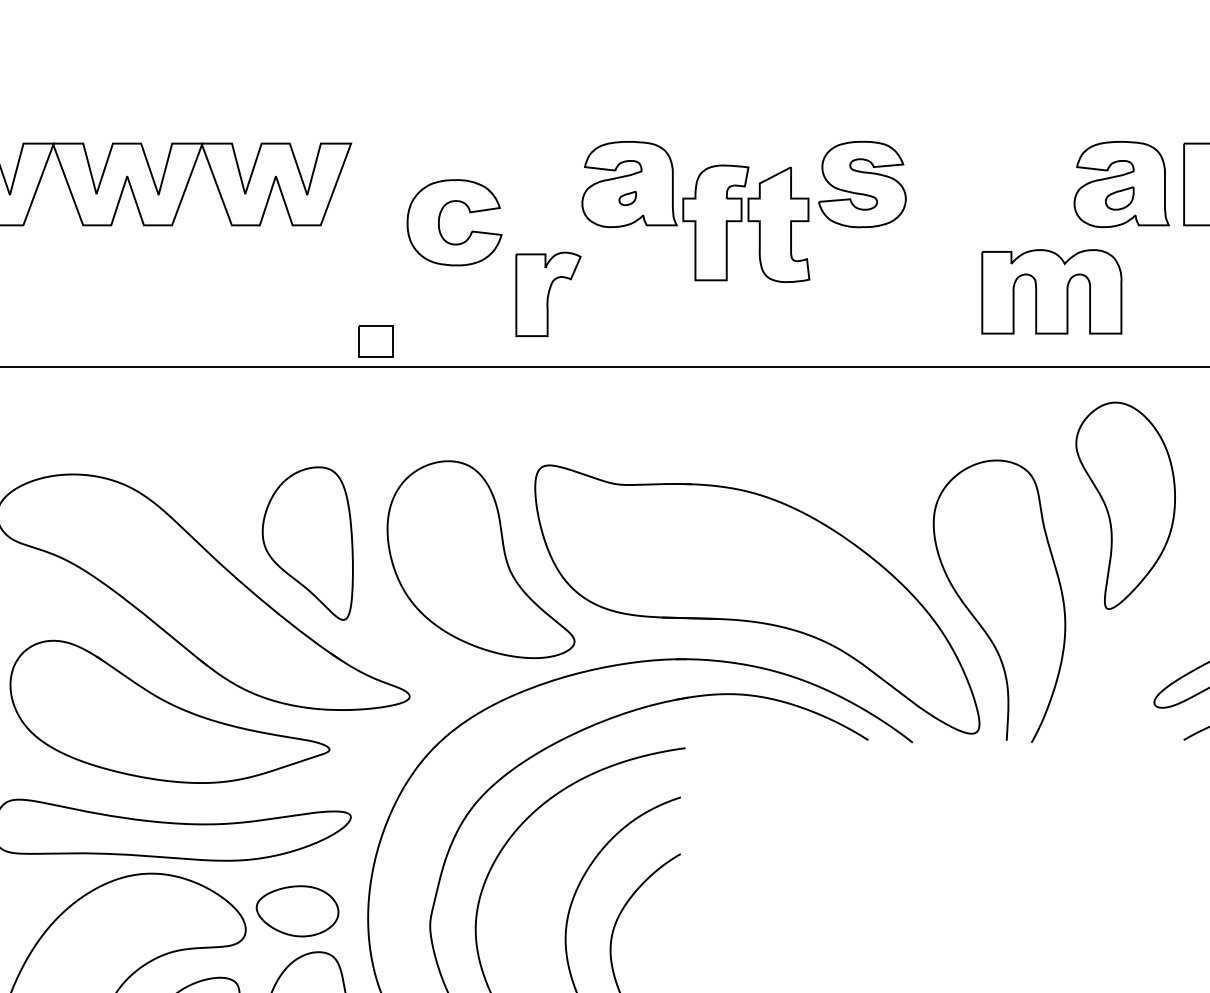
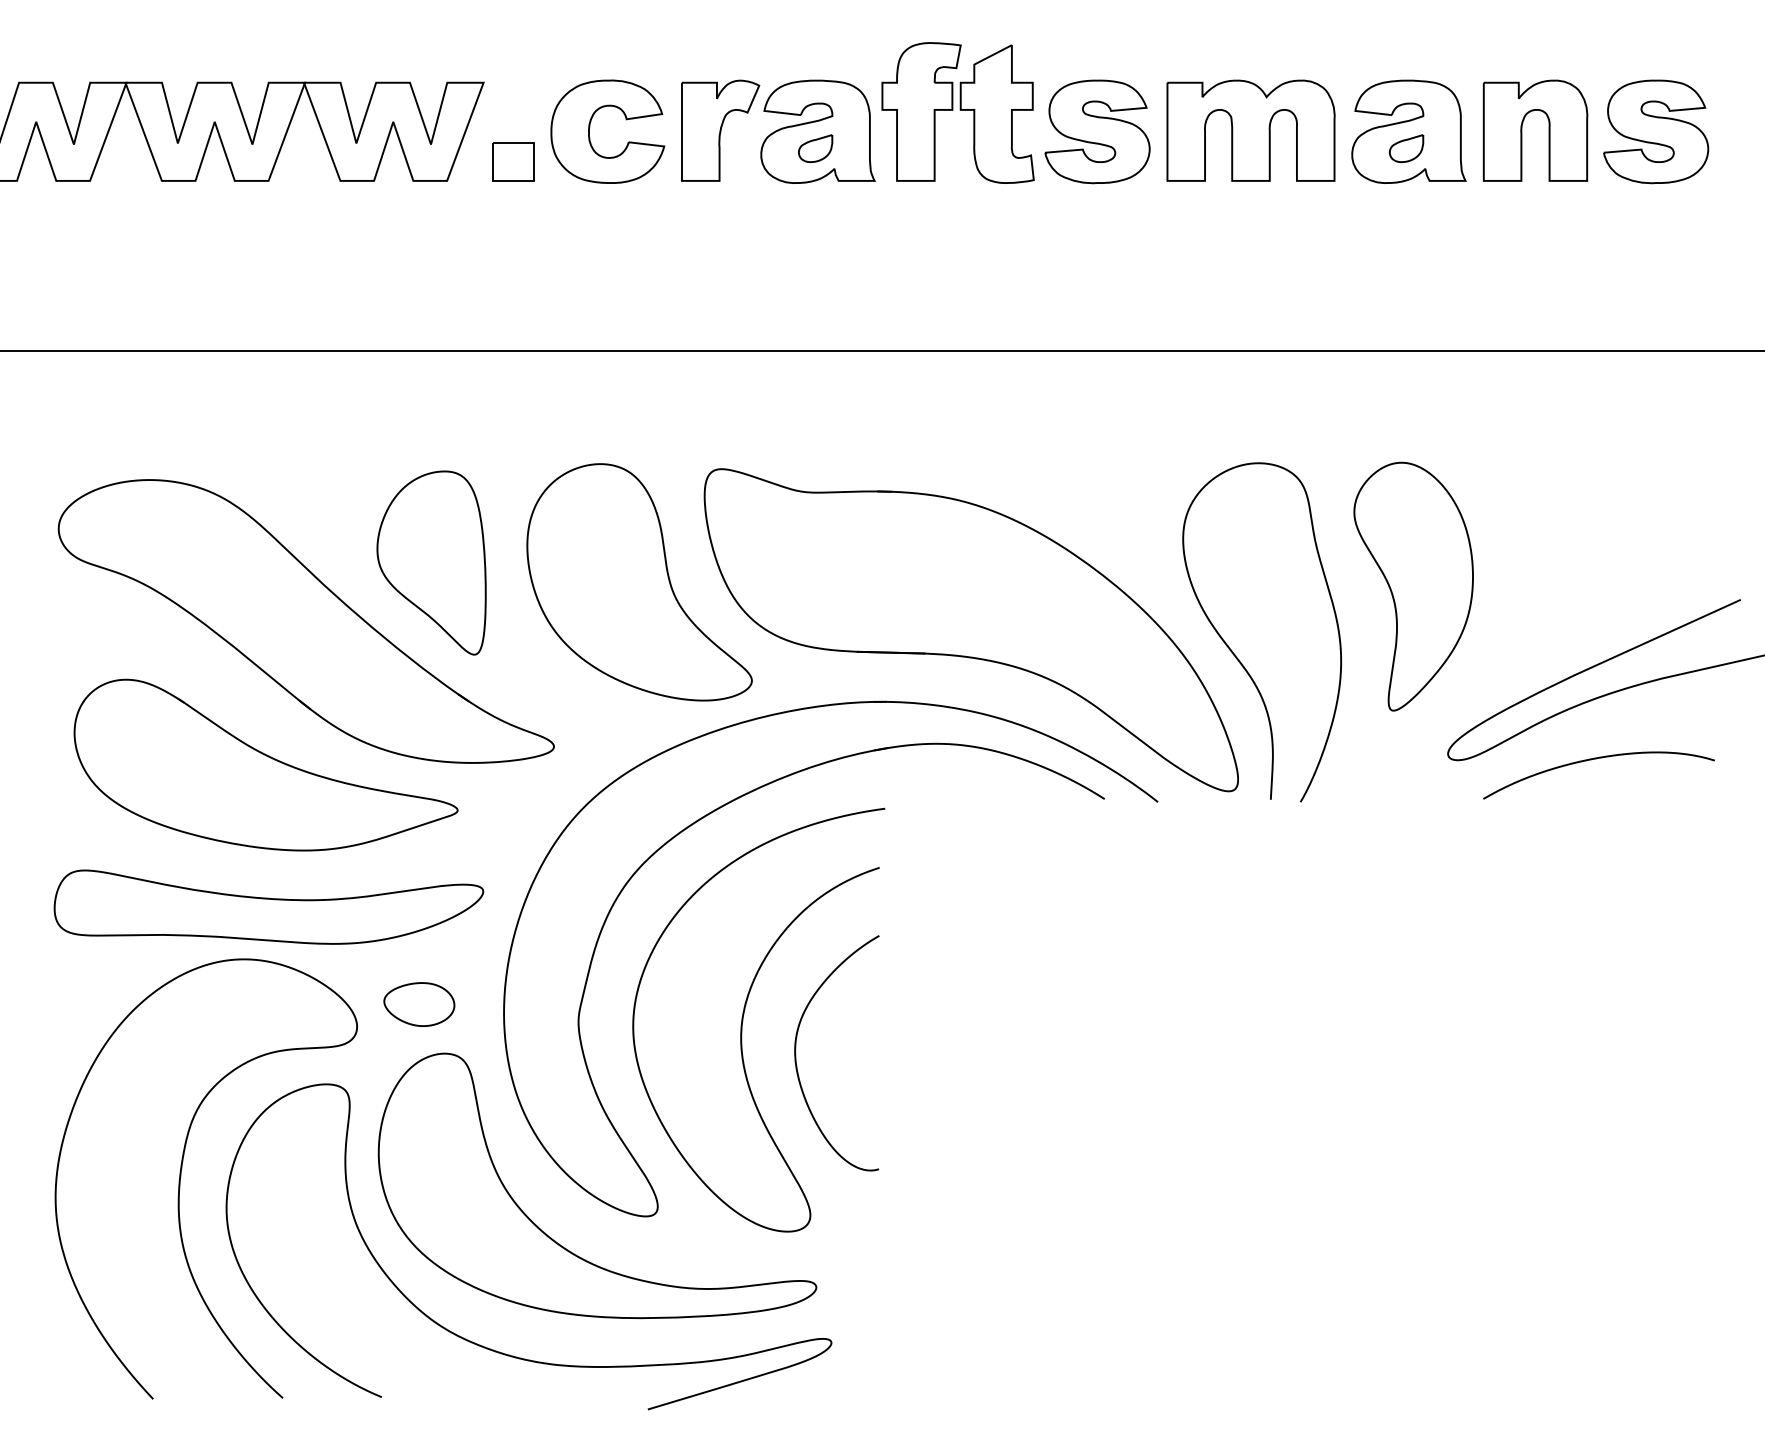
part: (627, 198) -> (815, 148), size x1.67
part: (440, 219) -> (590, 127), moved
part: (745, 223) -> (957, 112), moved
part: (1051, 291) -> (1250, 130), moved
part: (548, 294) -> (720, 130), moved
part: (376, 340) -> (513, 161), moved
part: (1125, 505) -> (1413, 586), moved
part: (297, 911) -> (419, 1004), size x0.71

